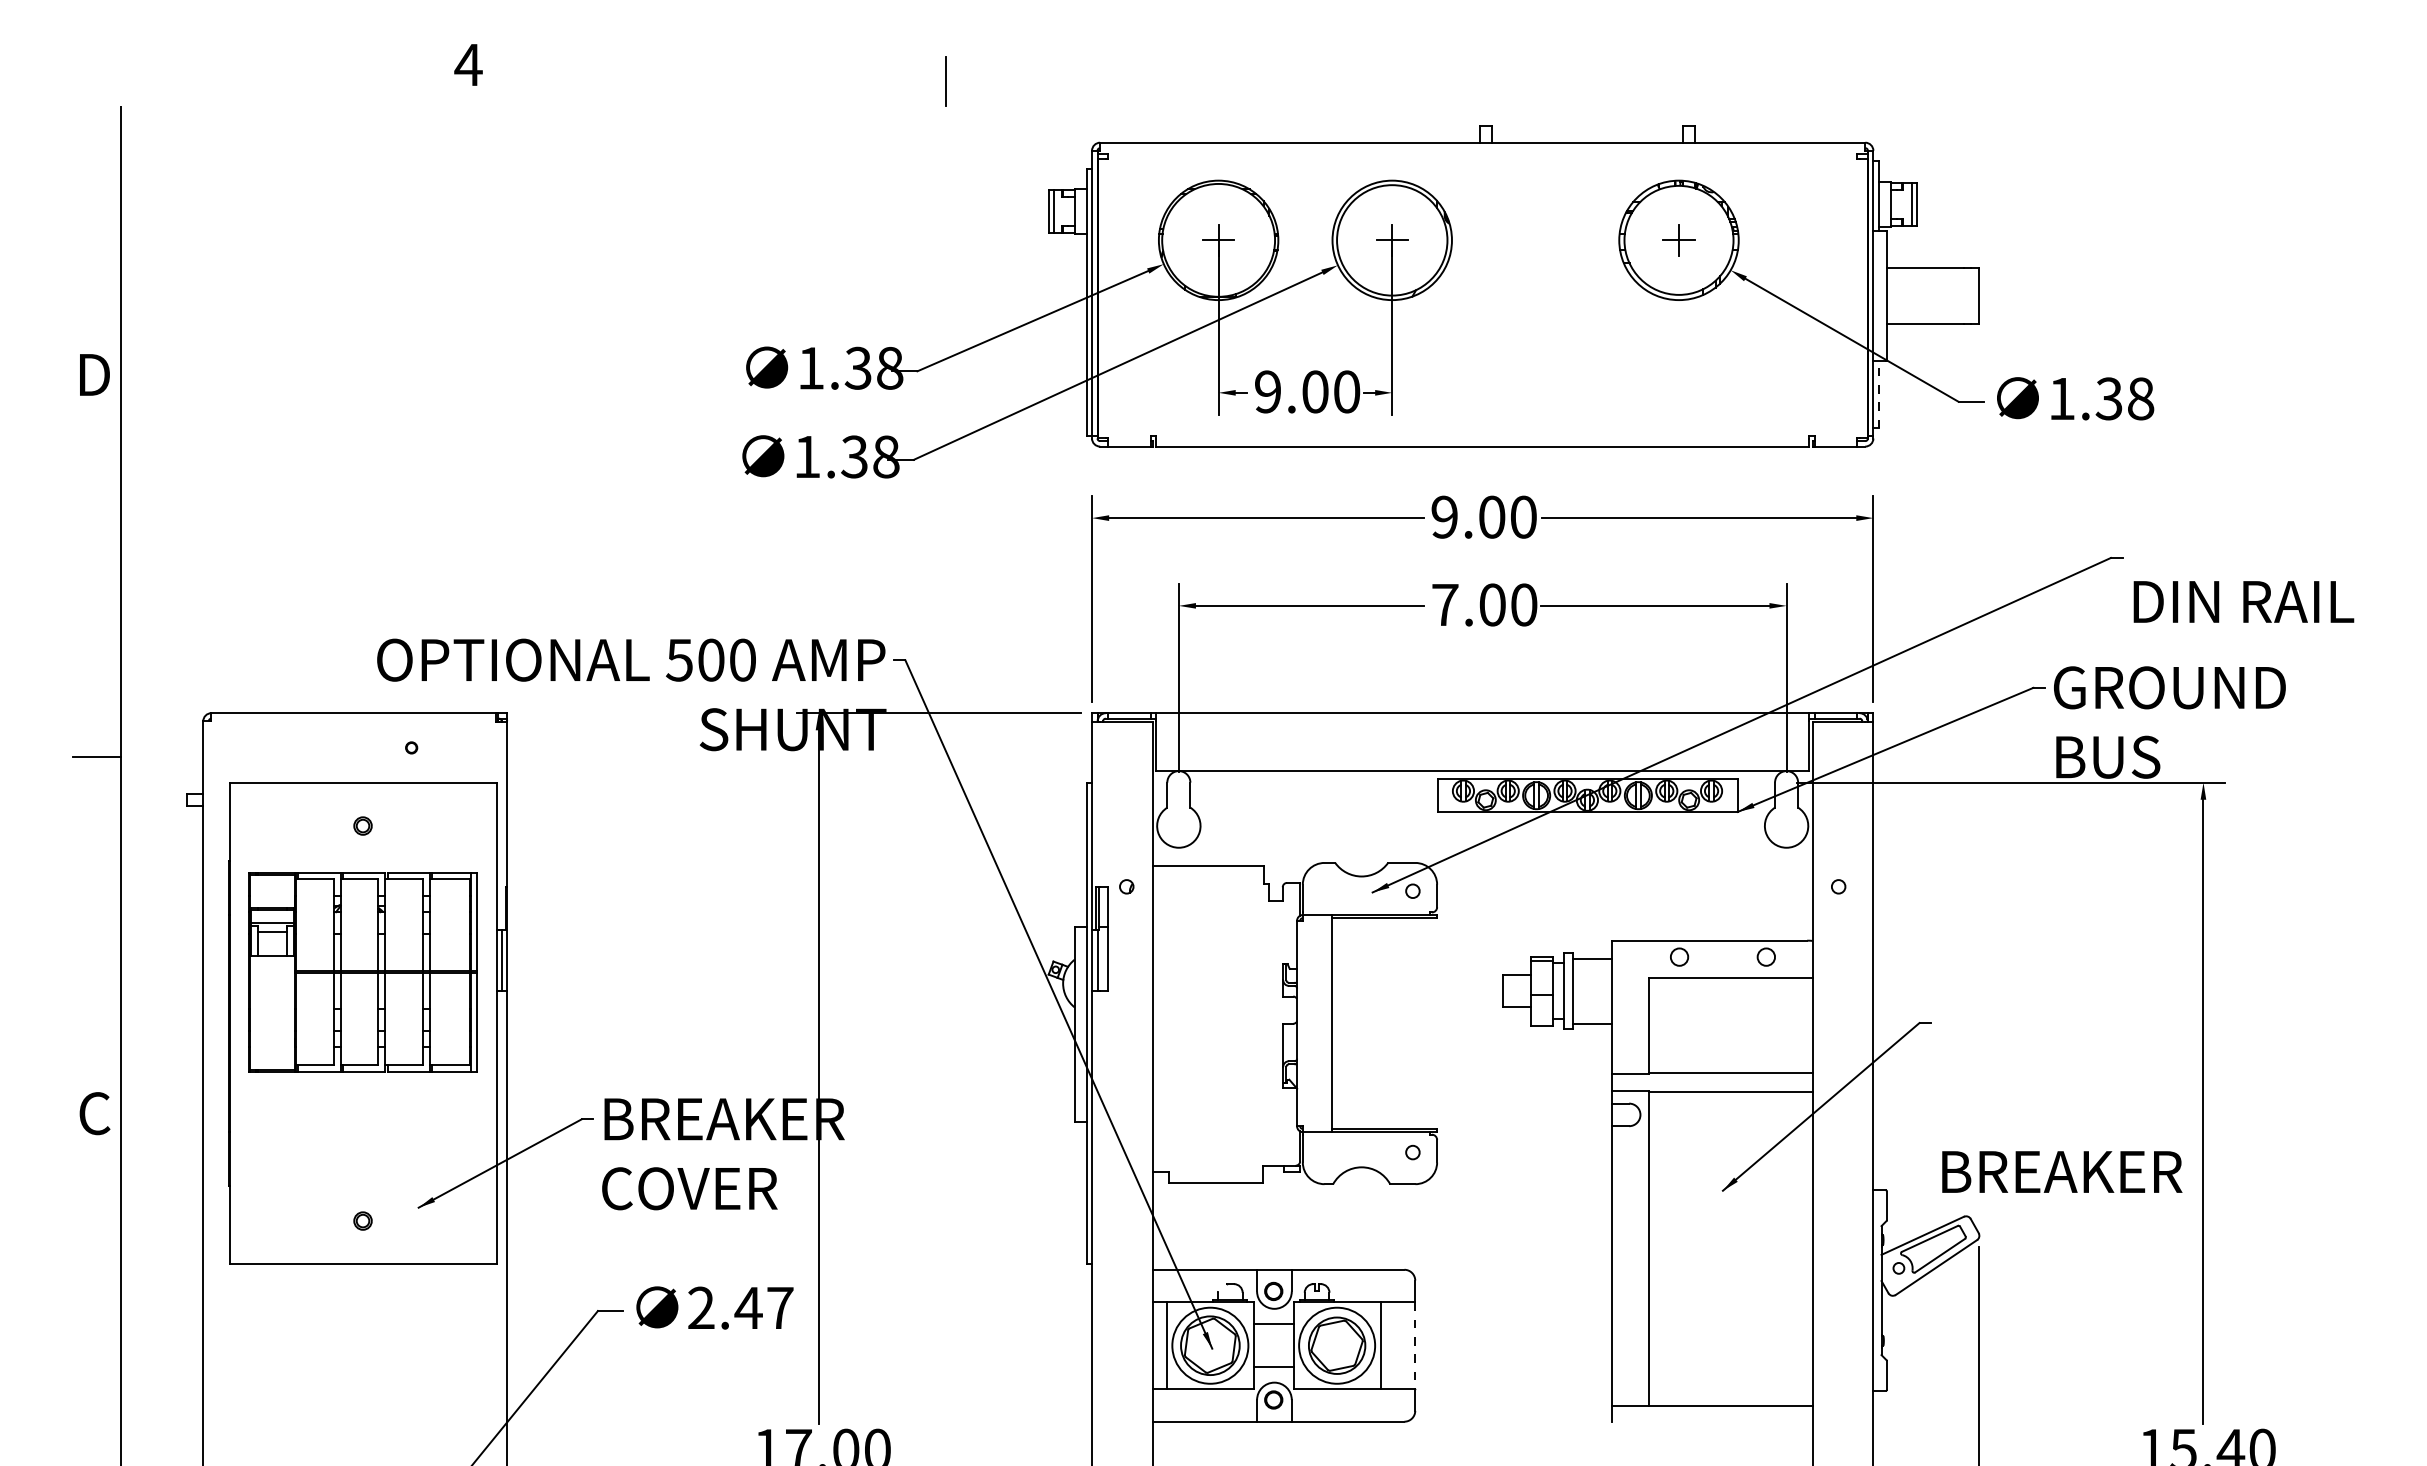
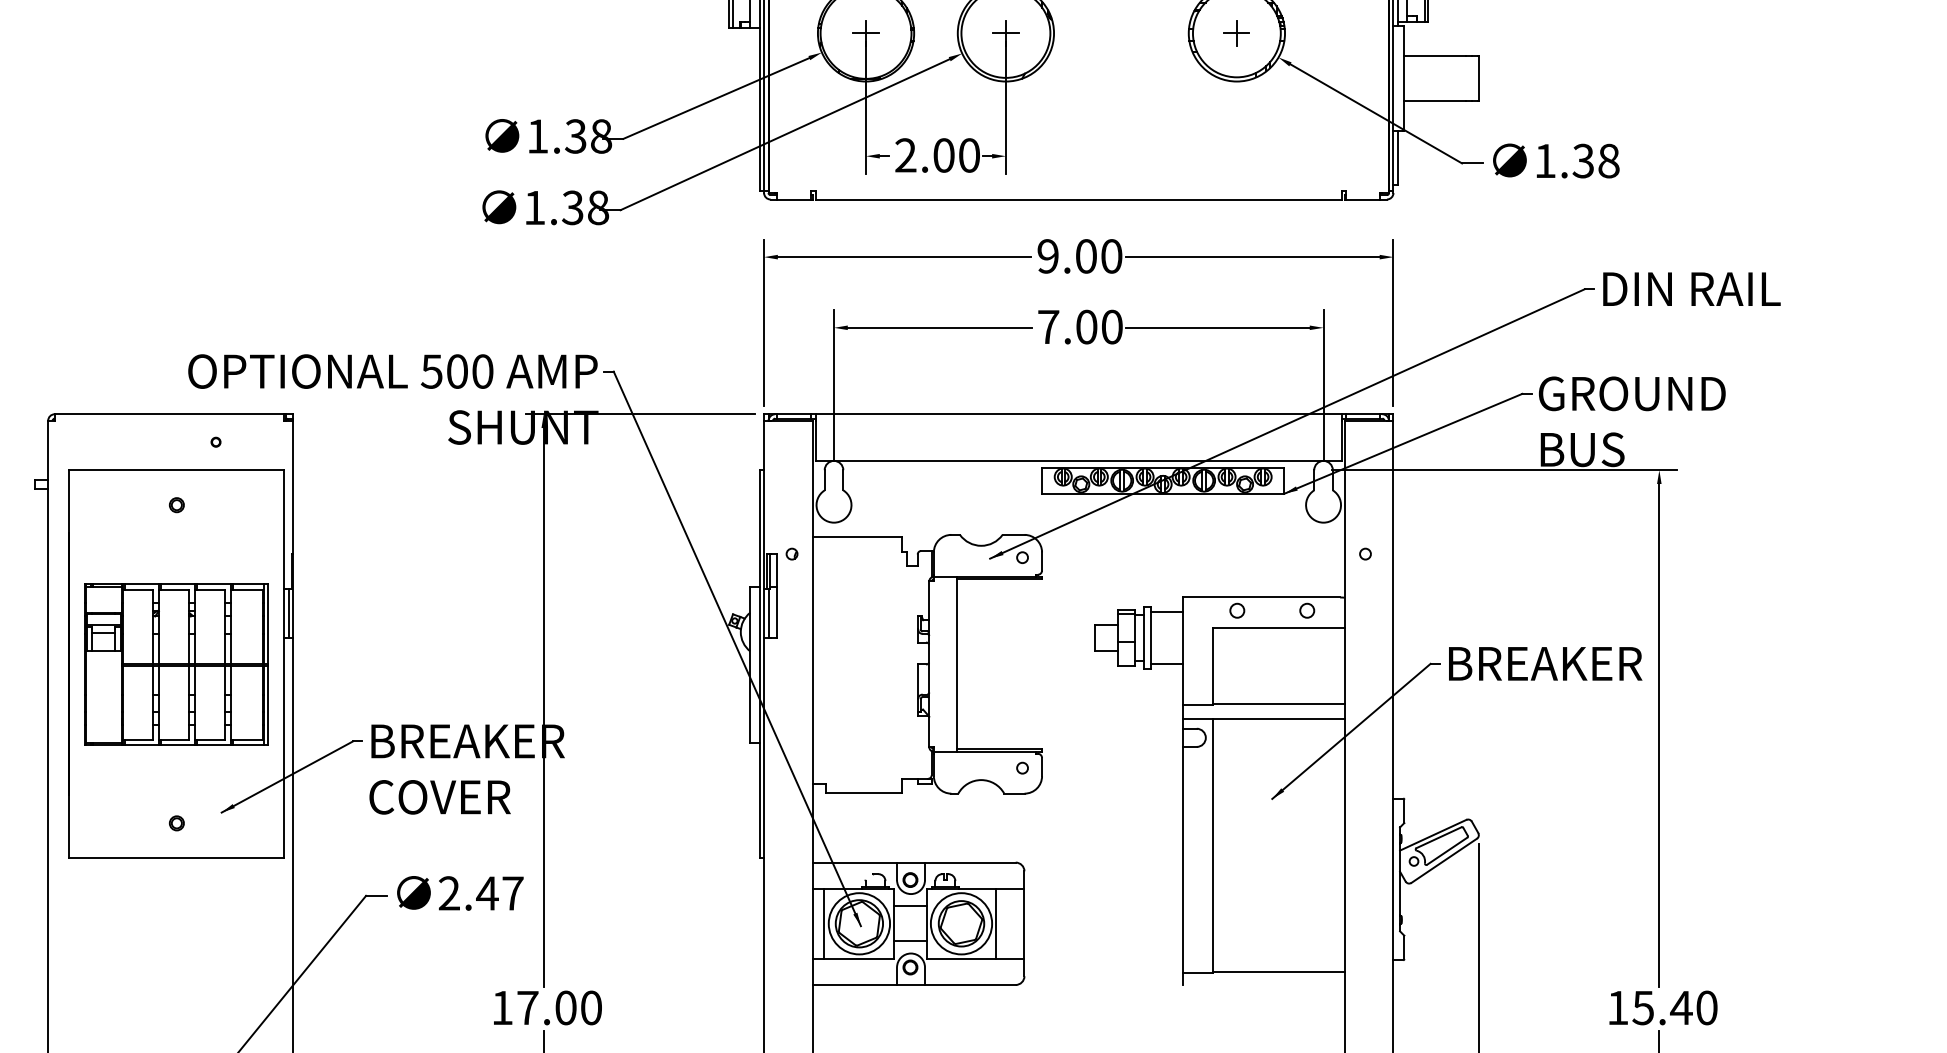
text: (1268, 391) -> (906, 155), 9.00 -> 2.00
line: (1878, 394) -> (1397, 157), dashed -> solid
text: (2243, 601) -> (1691, 288), moved
part: (362, 972) -> (176, 665), moved
text: (2062, 1171) -> (1545, 663), moved
line: (1415, 1346) -> (1024, 924), dashed -> solid

